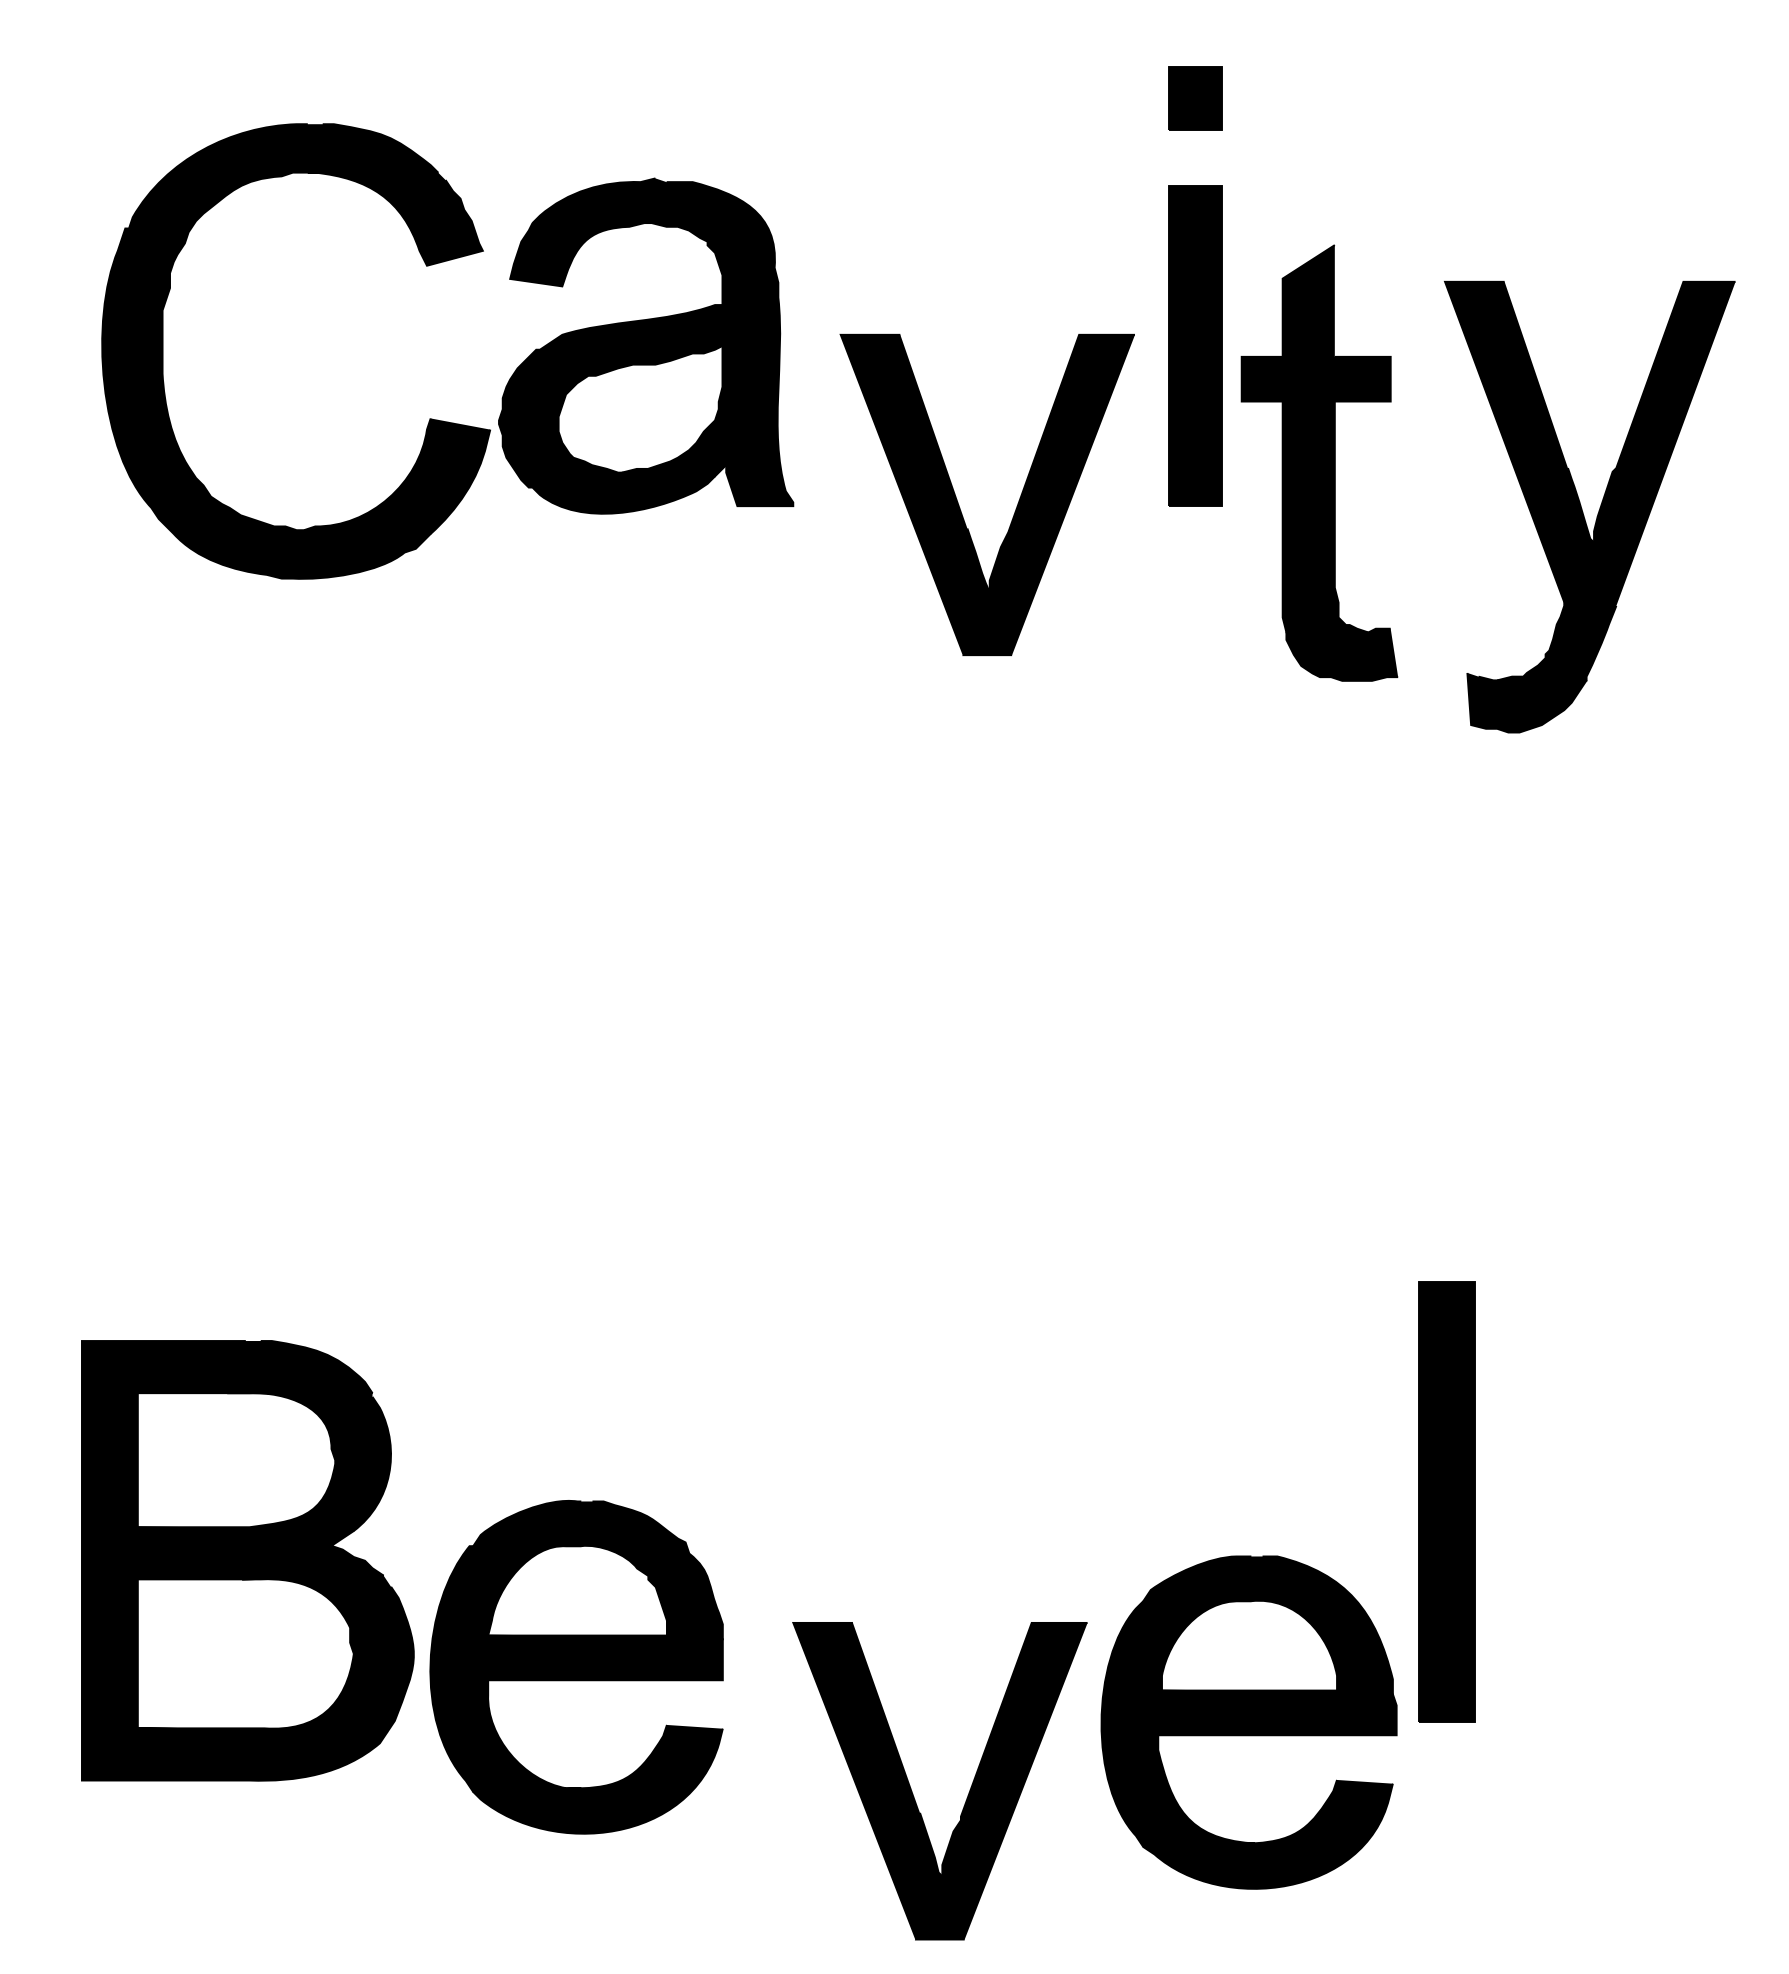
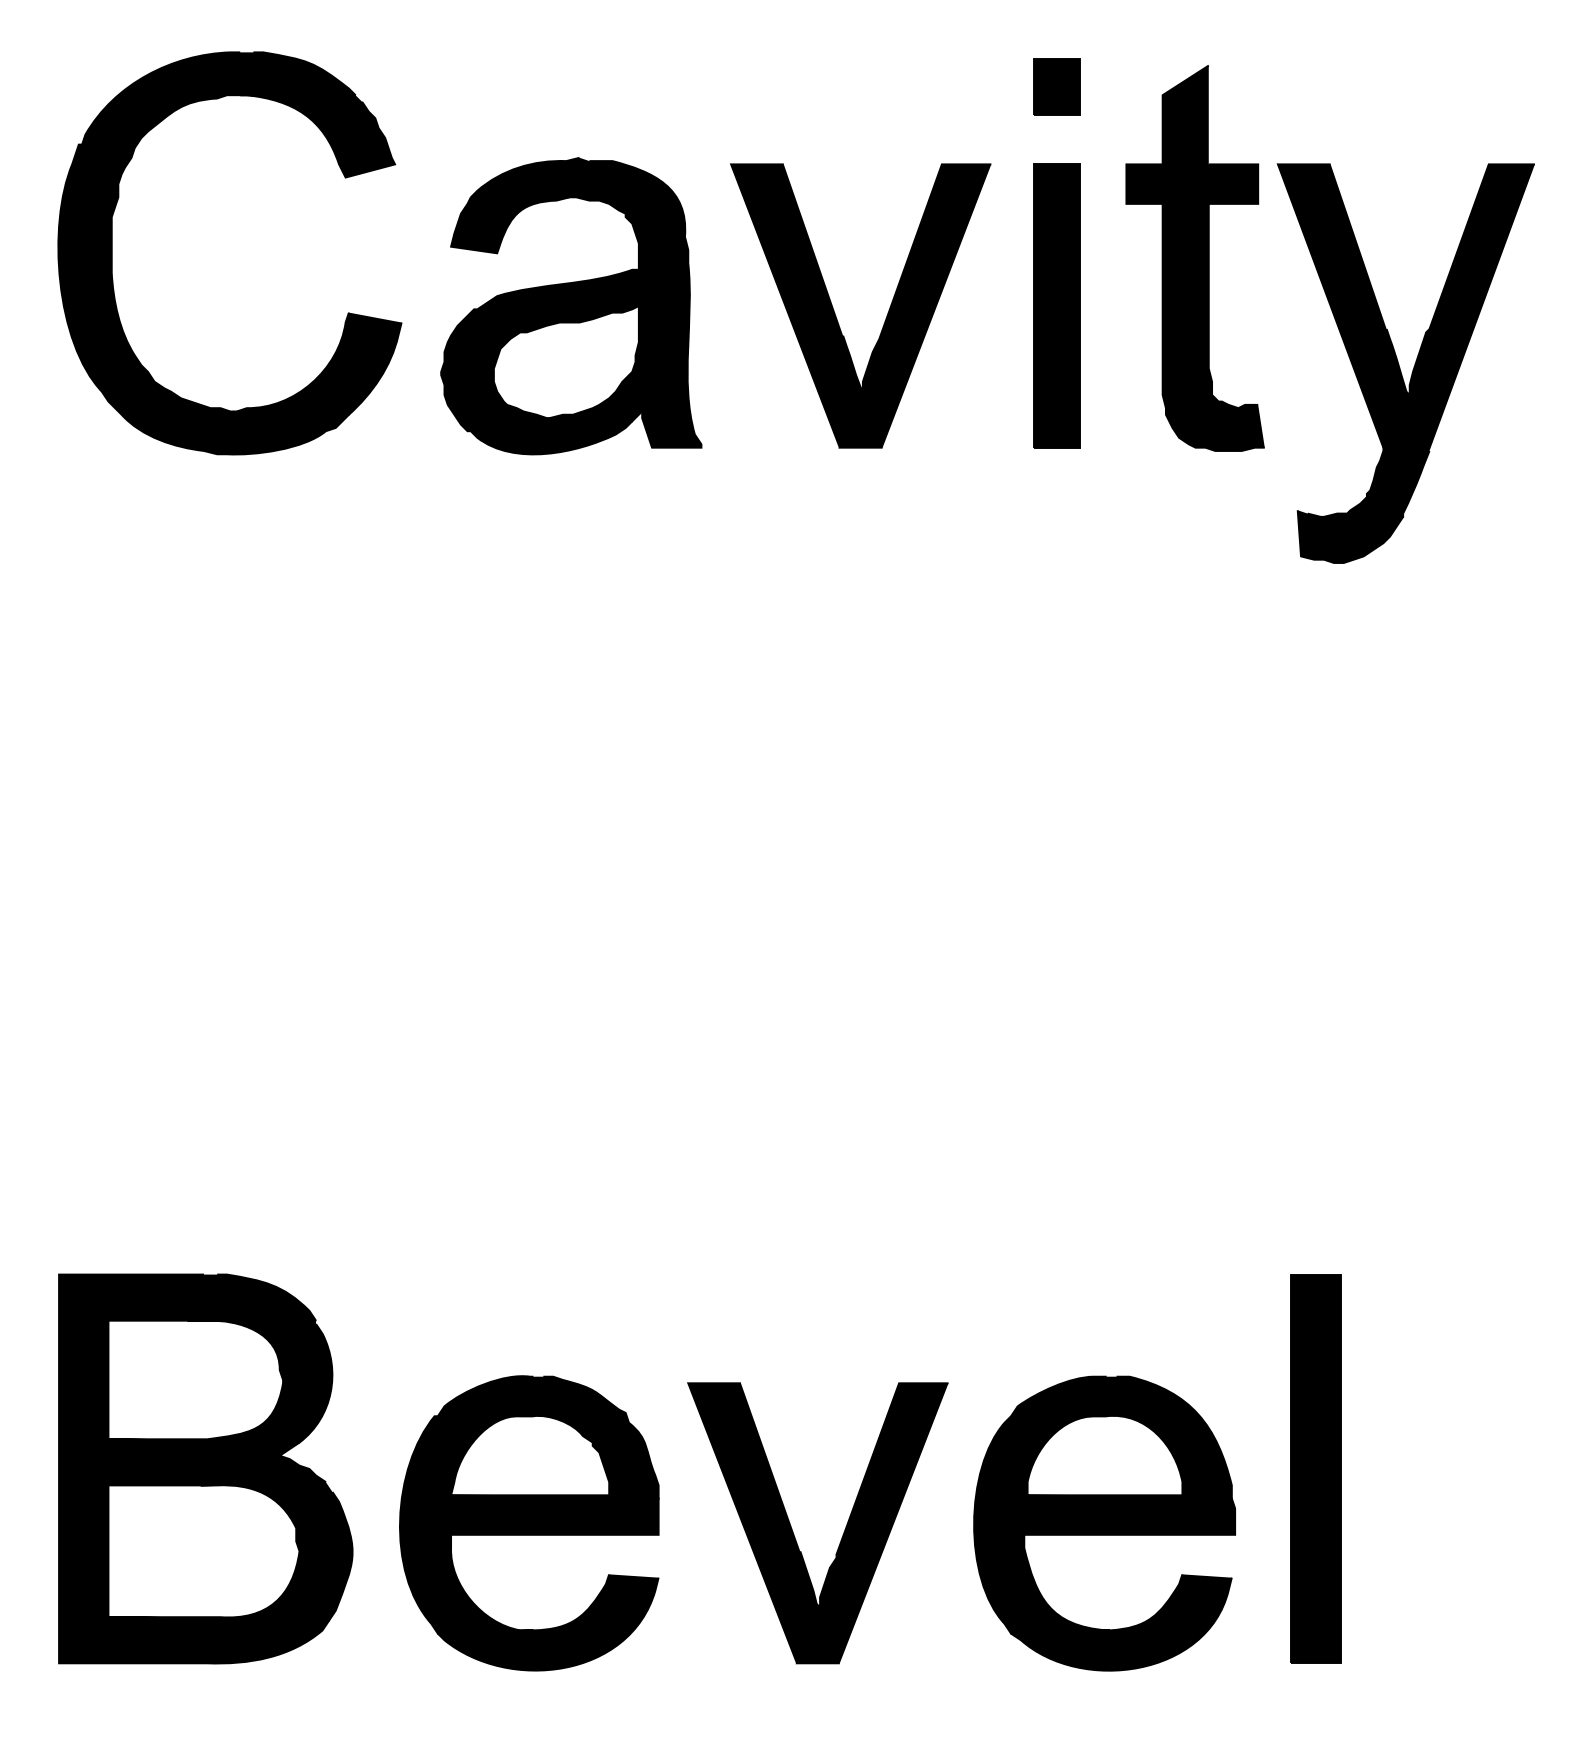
part: (163, 351) -> (112, 253), moved
part: (1319, 462) -> (1195, 257), moved
part: (960, 507) -> (836, 317), moved
part: (1582, 508) -> (1399, 364), moved
part: (1446, 1501) -> (1315, 1468), moved
part: (247, 1560) -> (205, 1468), moved
part: (576, 1667) -> (529, 1523), moved
part: (913, 1793) -> (794, 1534), moved

